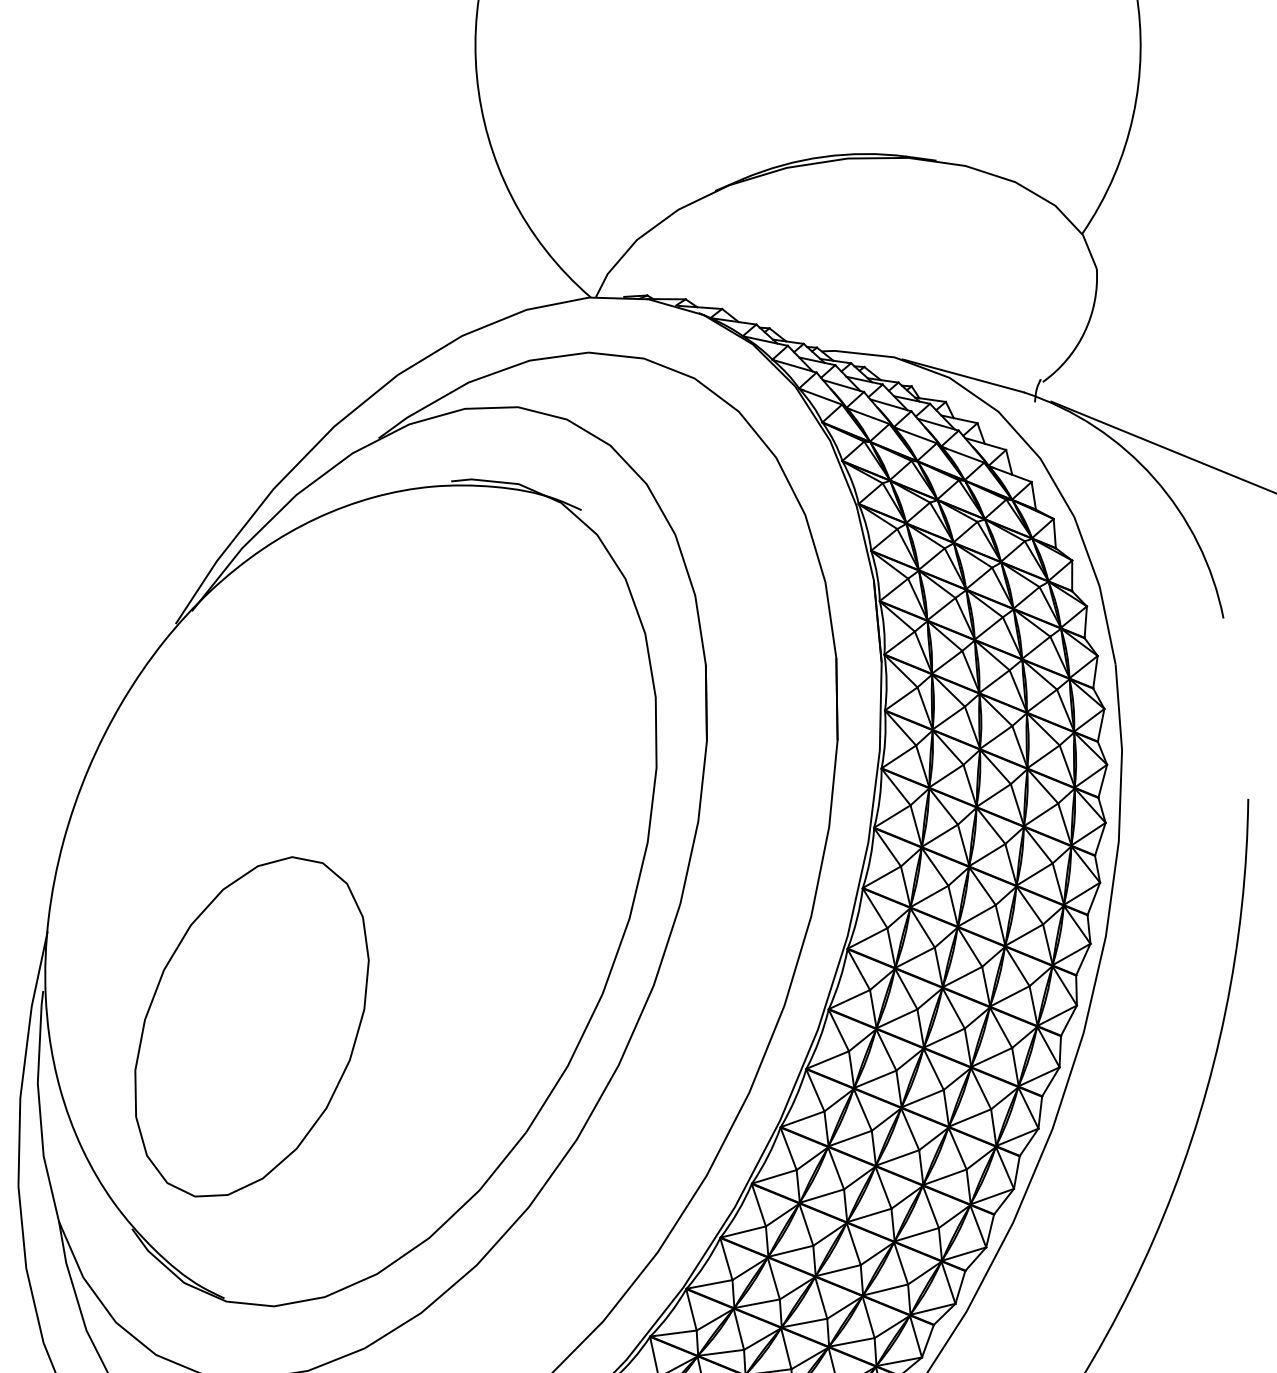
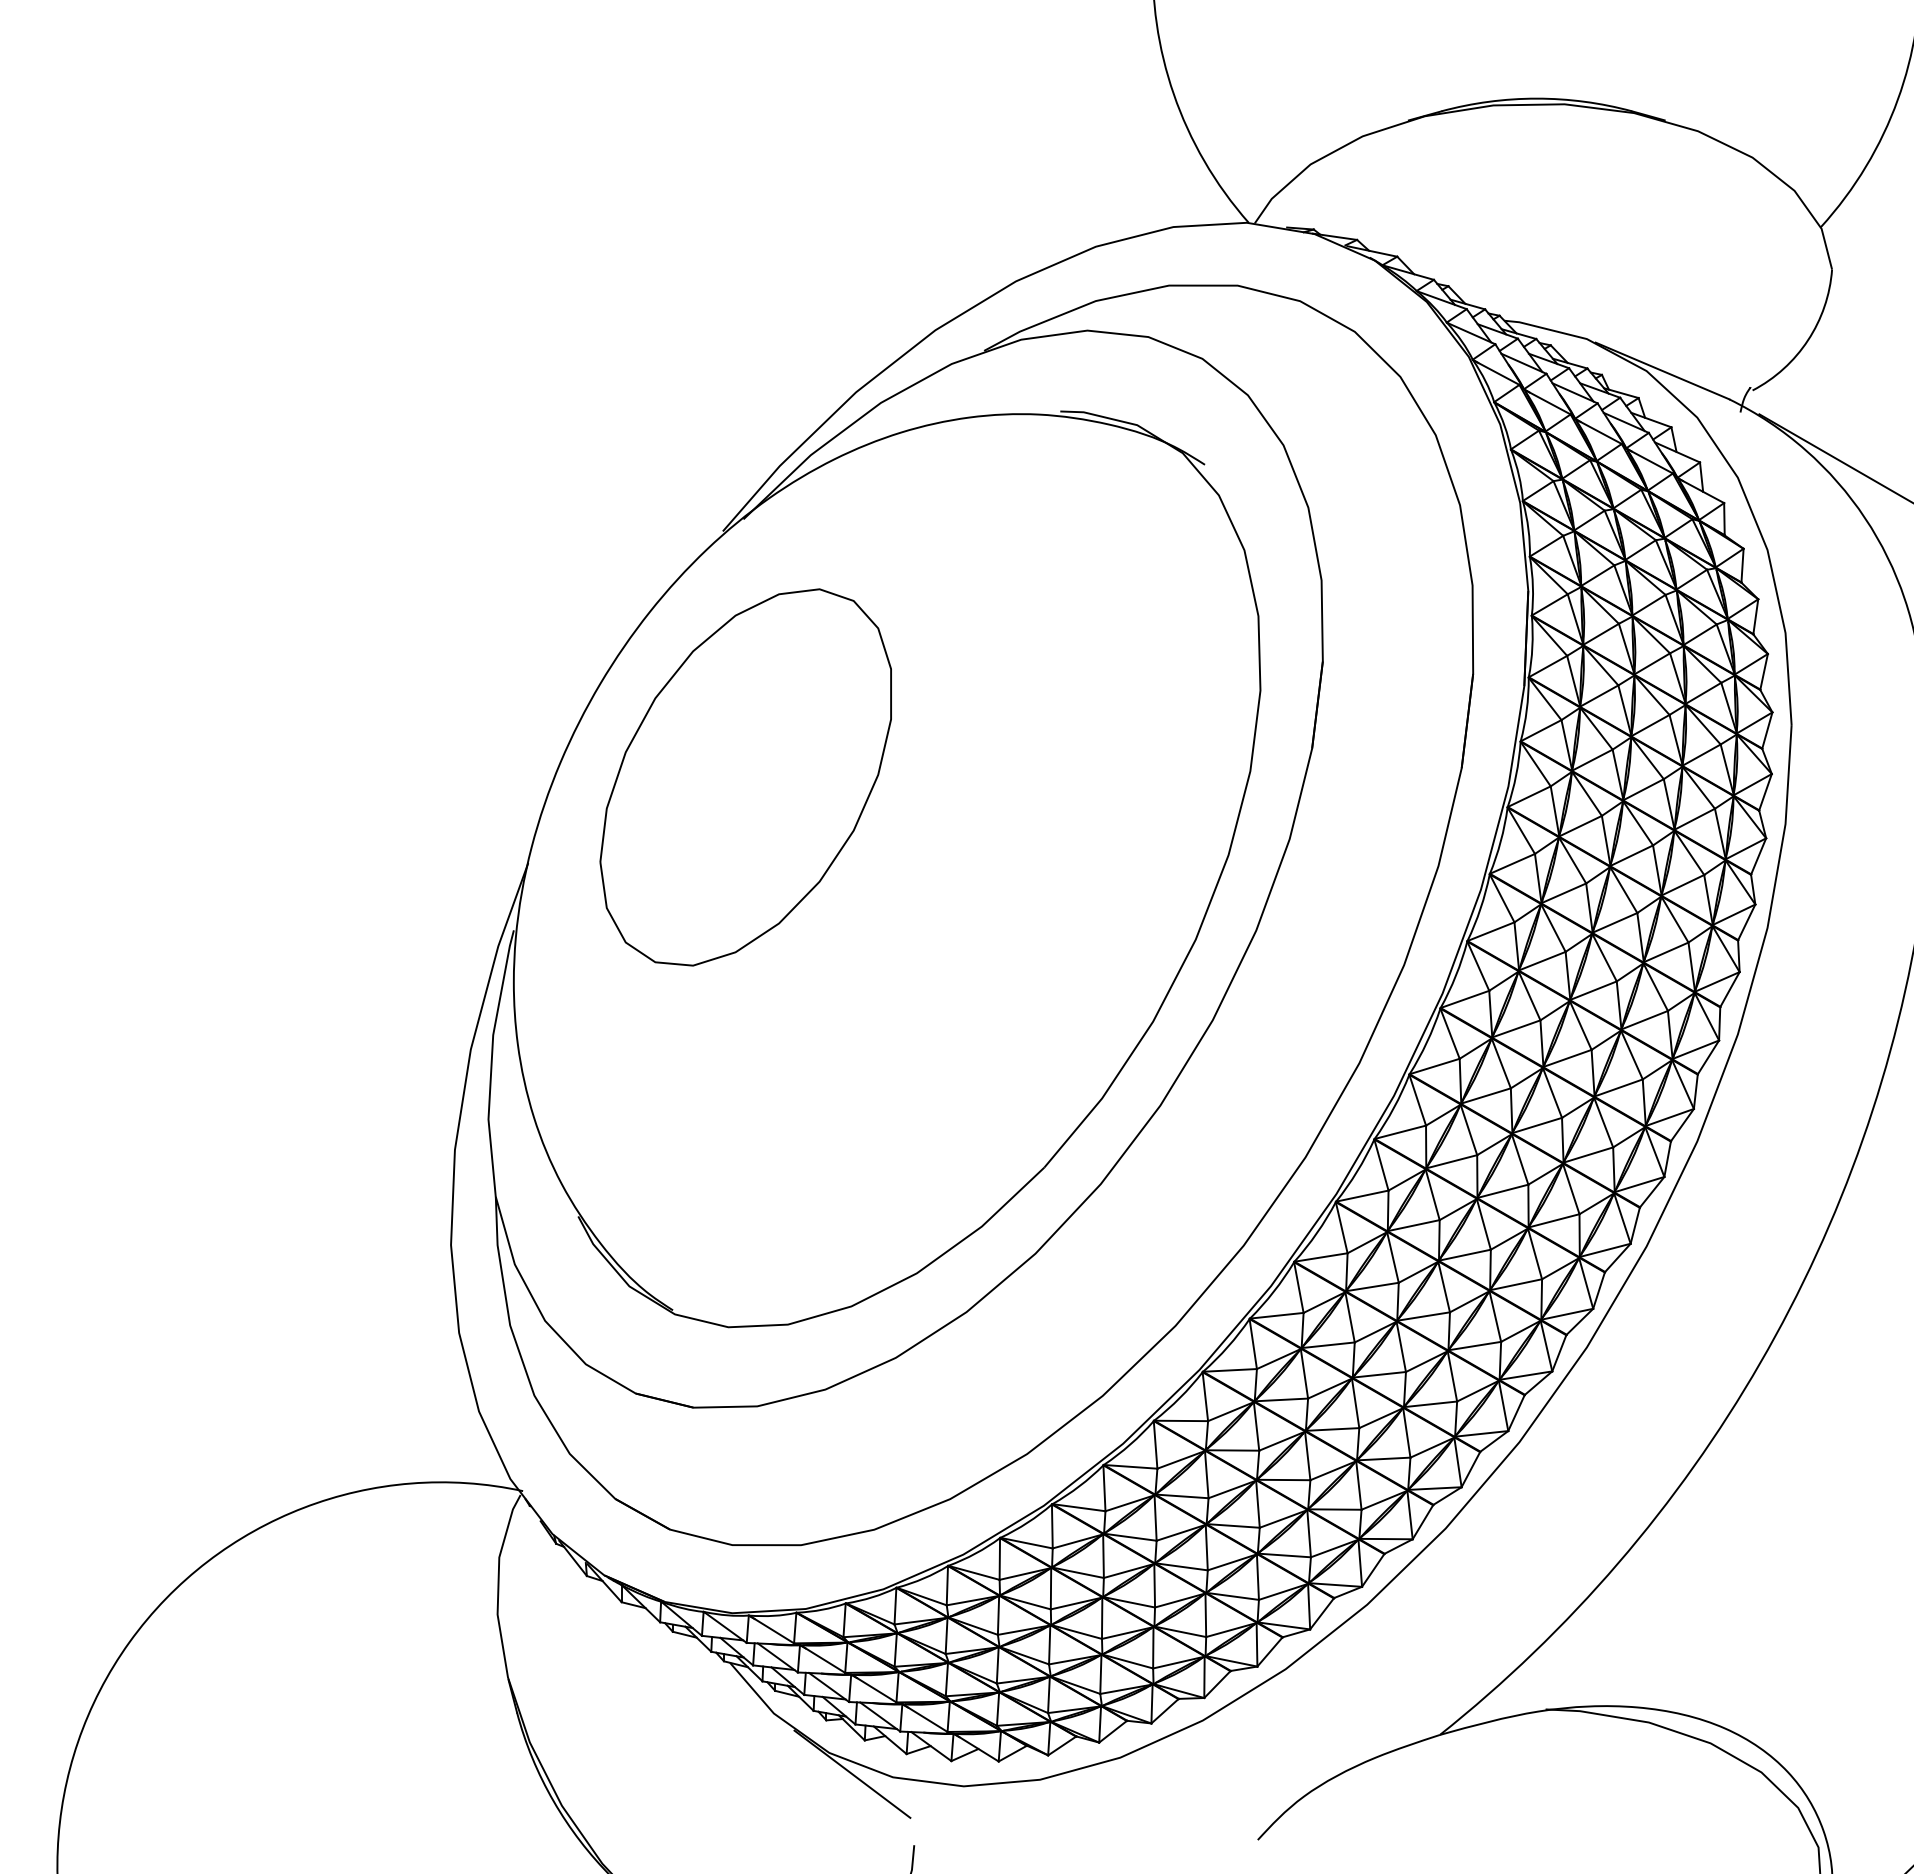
part: (250, 1027) -> (745, 777), moved

